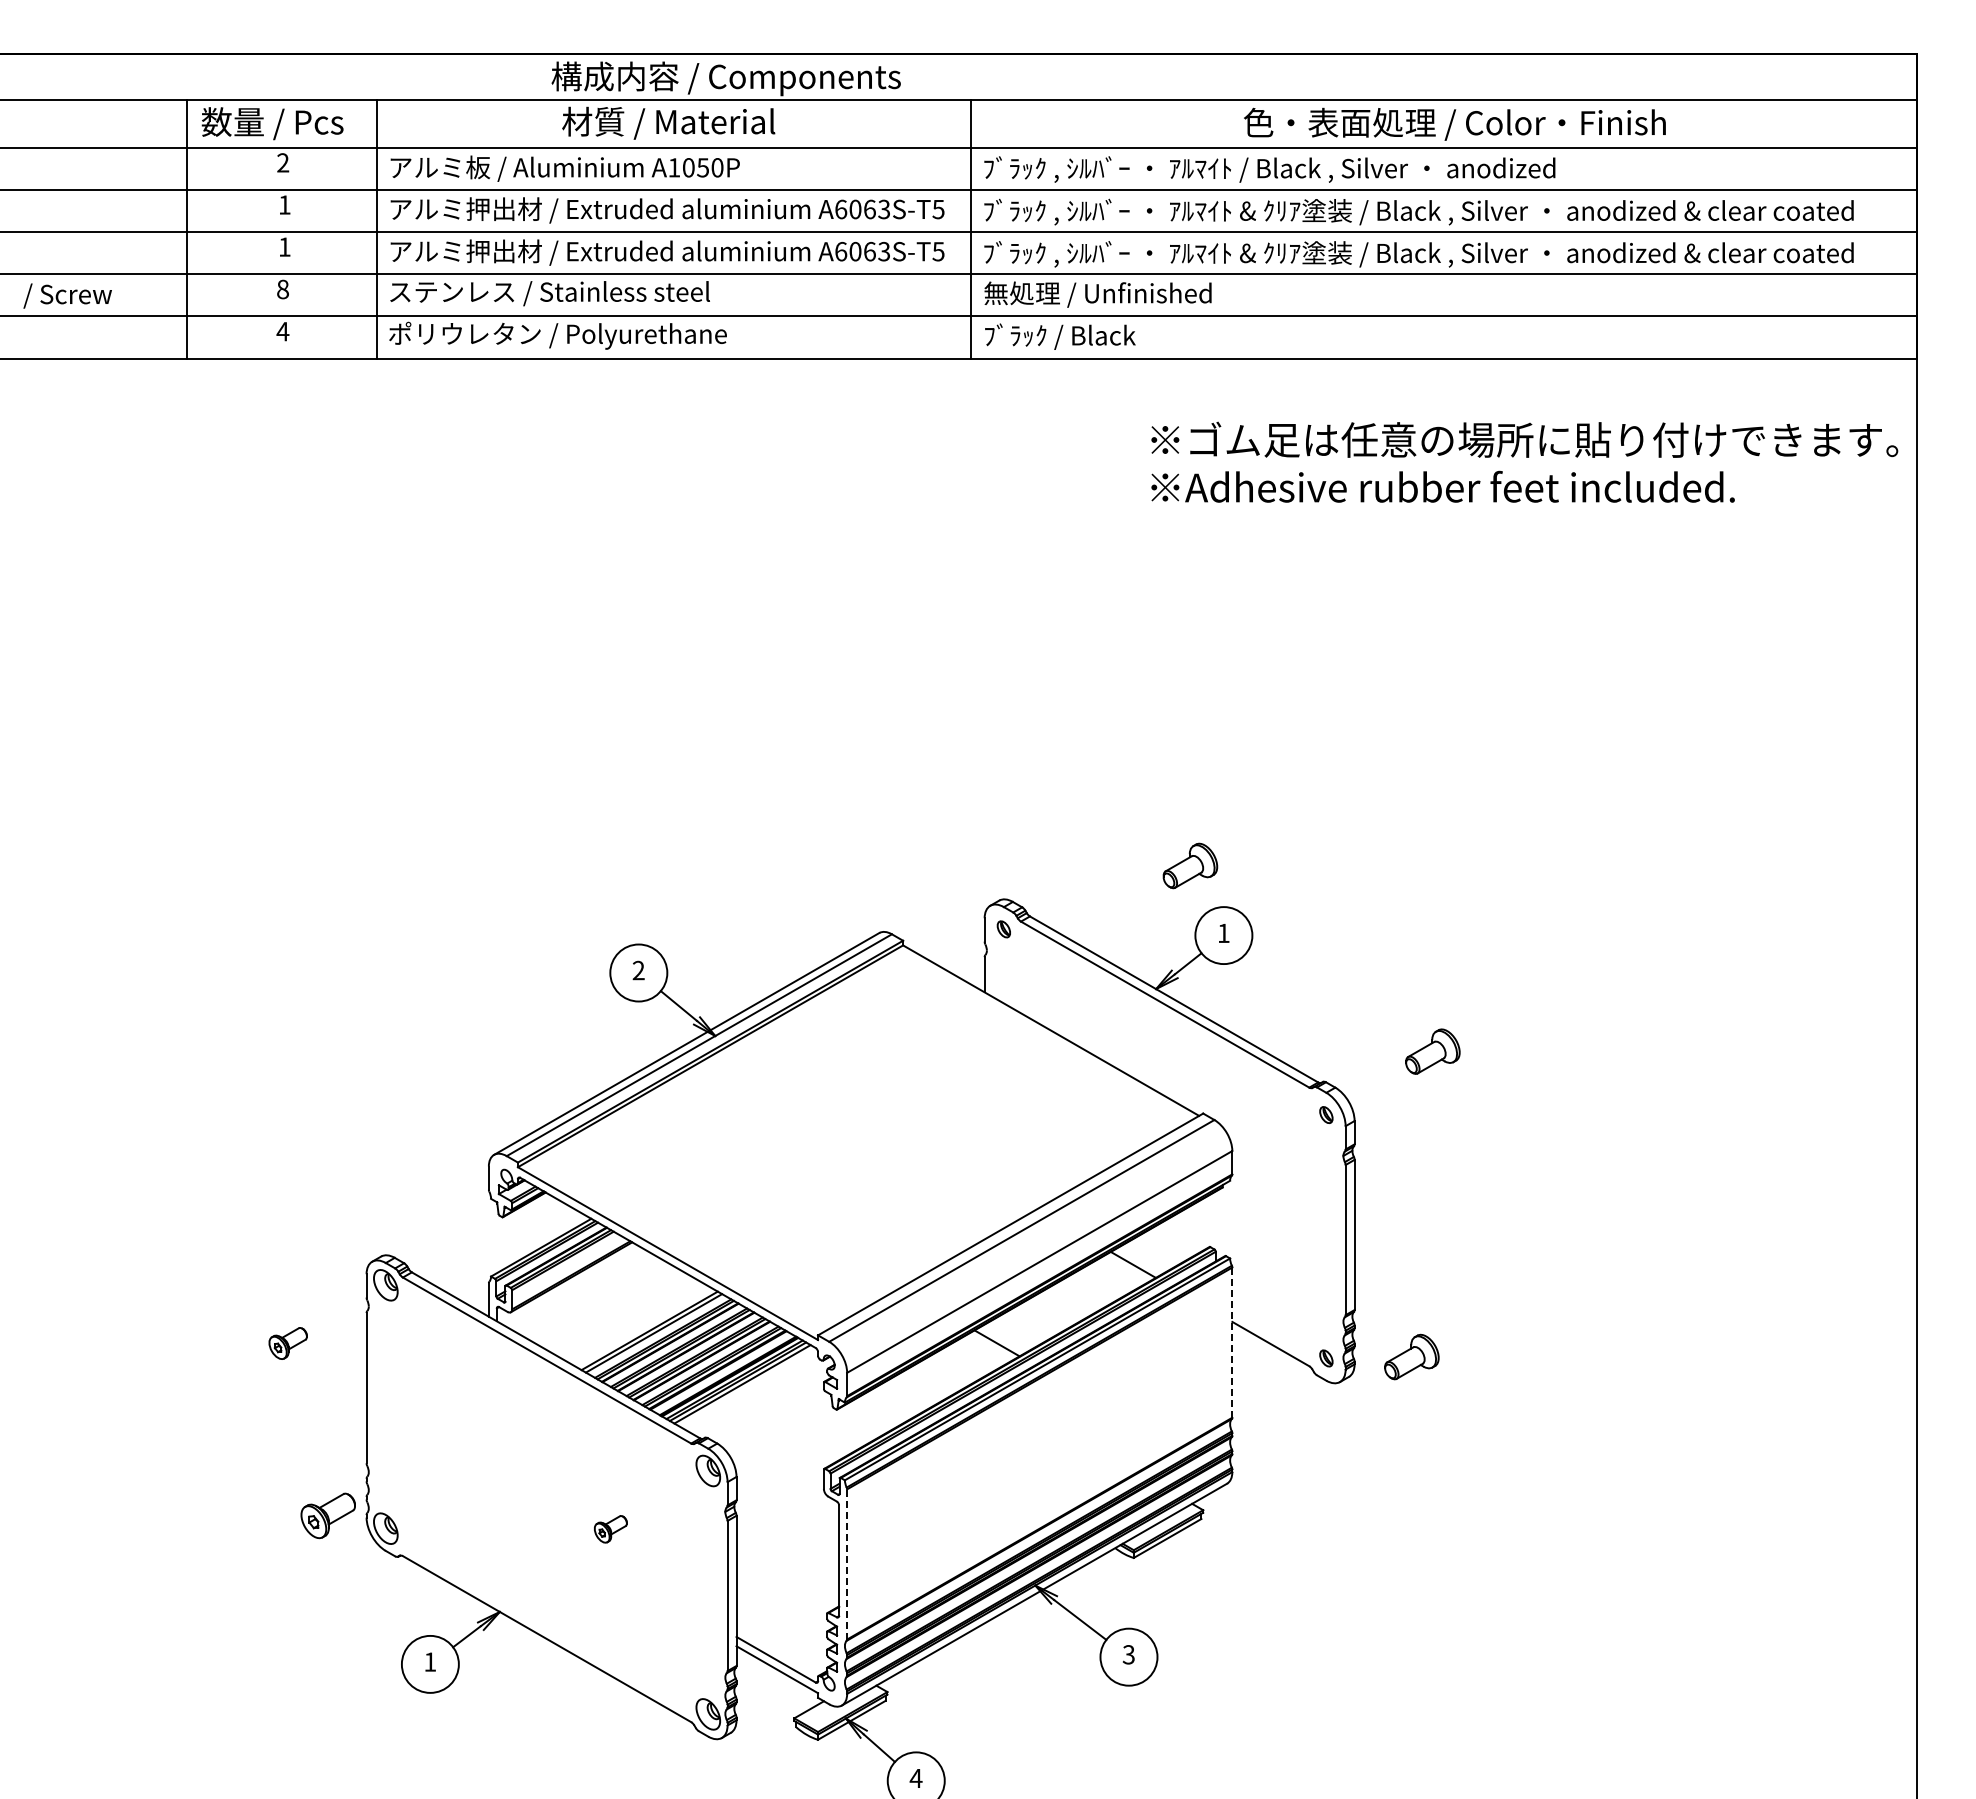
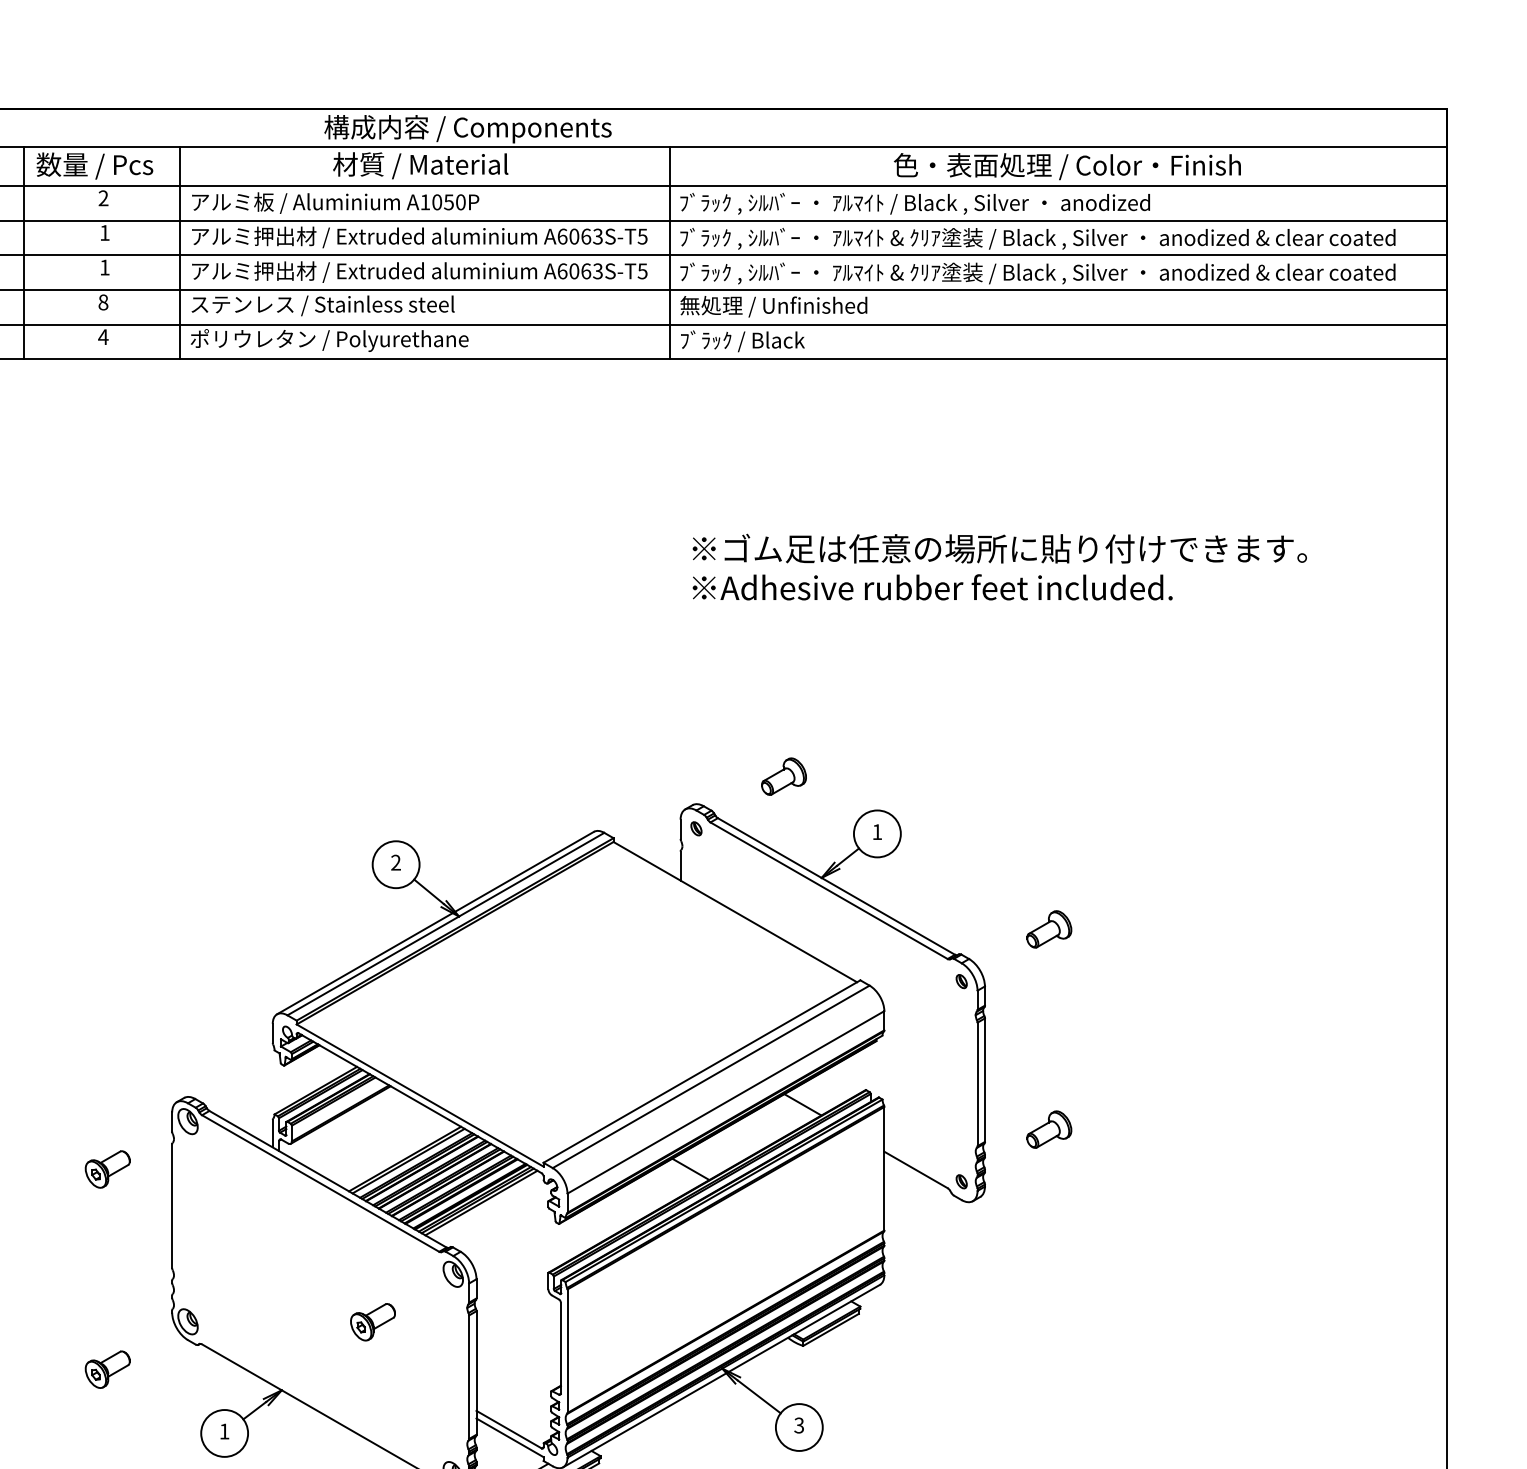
text: (1524, 461) -> (999, 566), moved
part: (1190, 865) -> (784, 776), moved
part: (287, 1343) -> (107, 1169), size x1.43
line: (1232, 1343) -> (884, 1169), dashed -> solid
part: (1411, 1356) -> (1049, 1129), moved
part: (327, 1515) -> (107, 1369), moved
part: (610, 1529) -> (372, 1322), size x1.67
line: (847, 1563) -> (567, 1350), dashed -> solid

